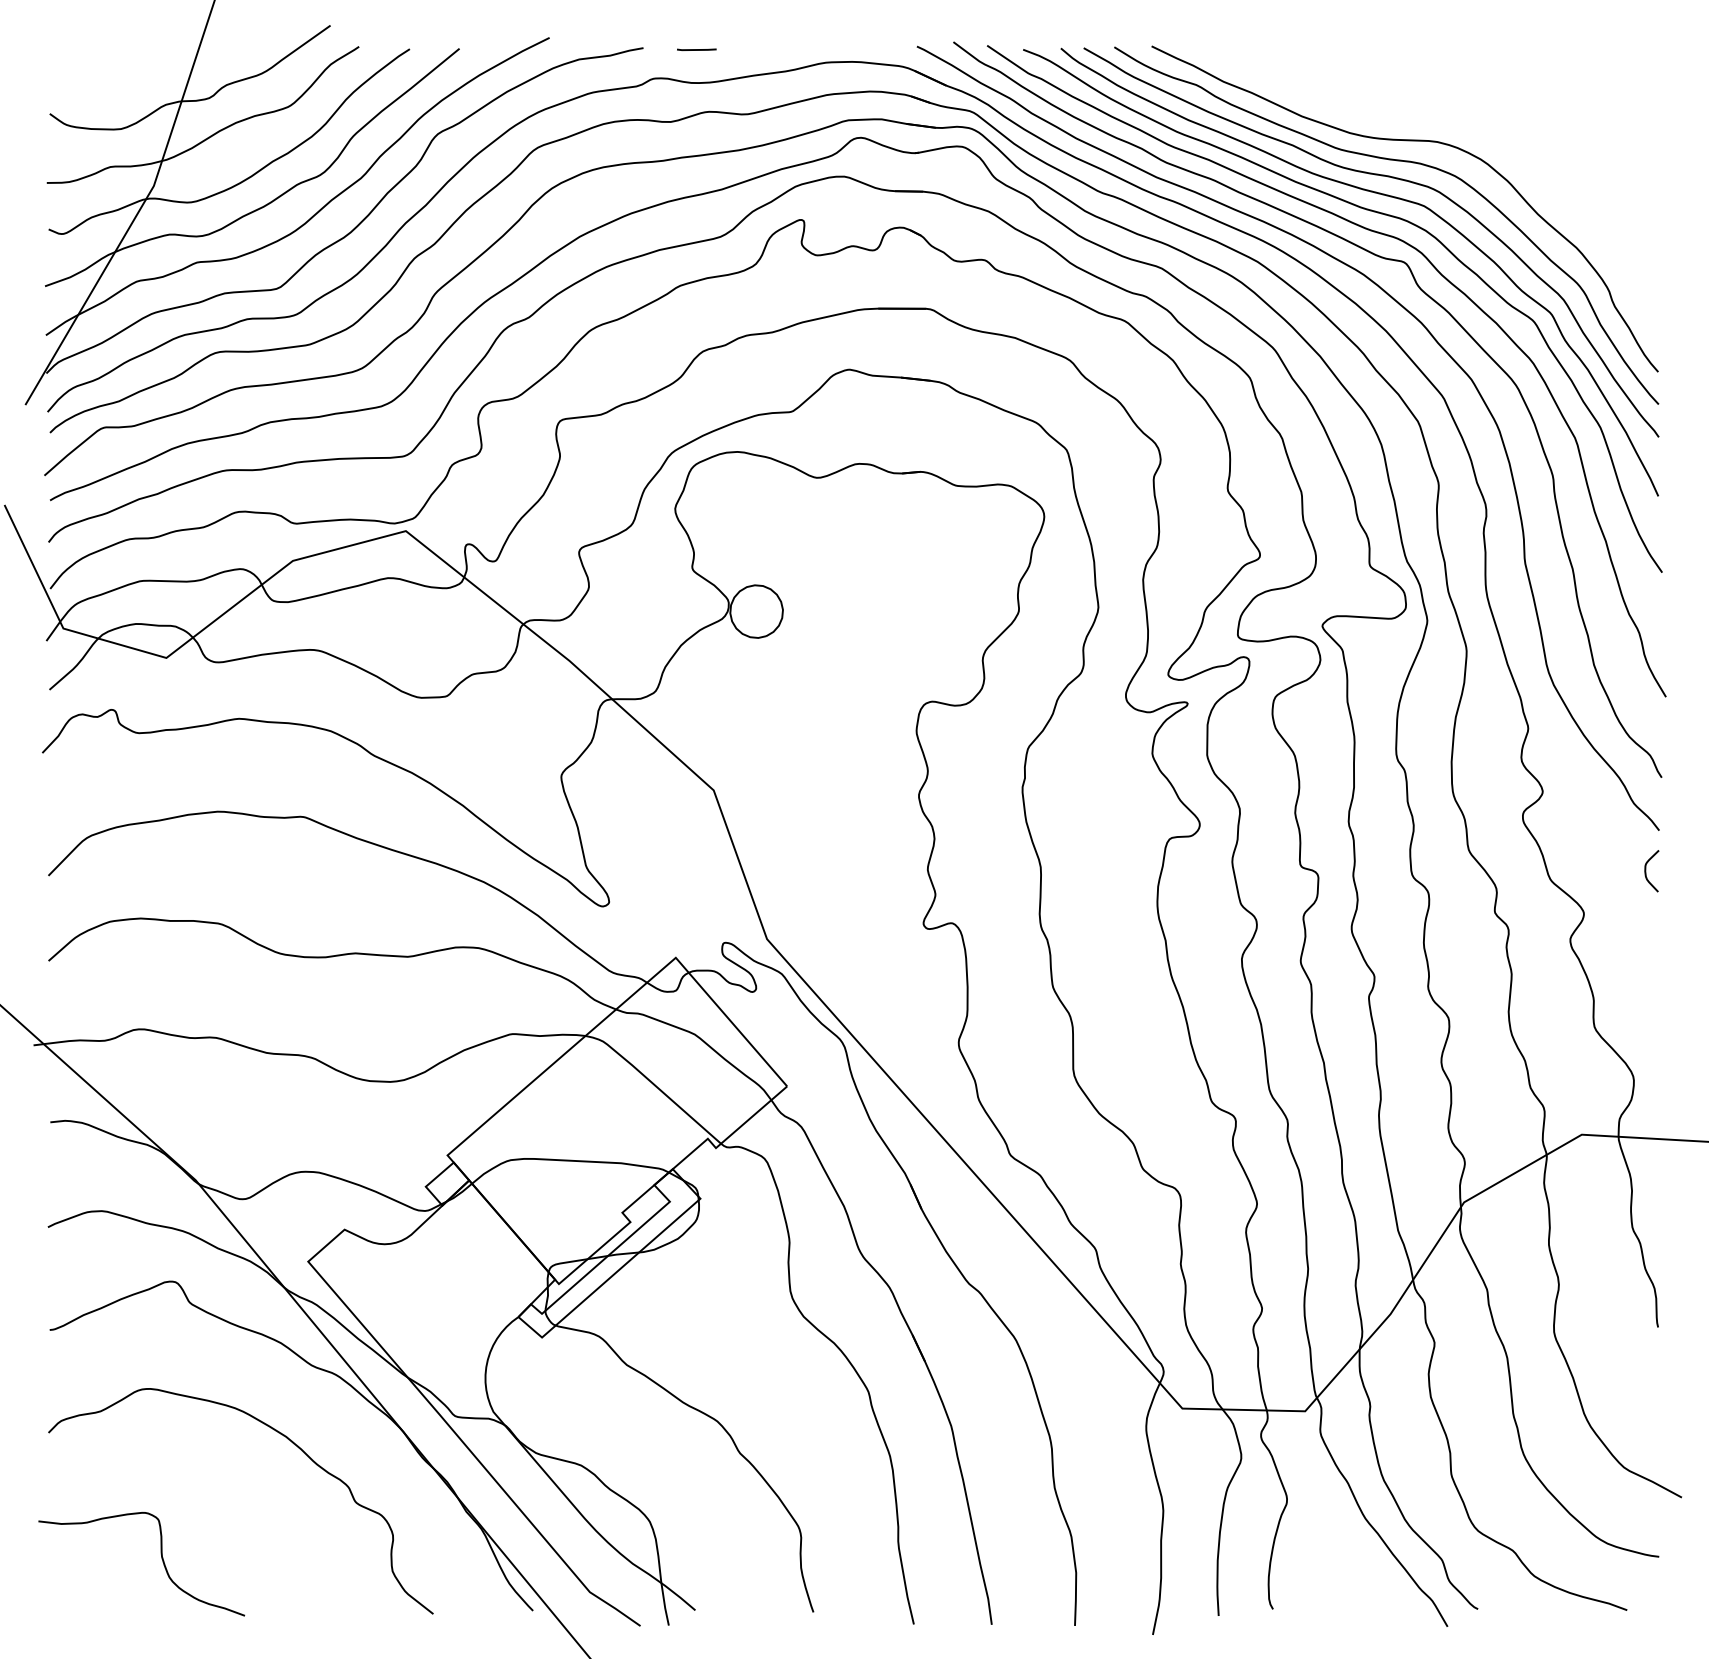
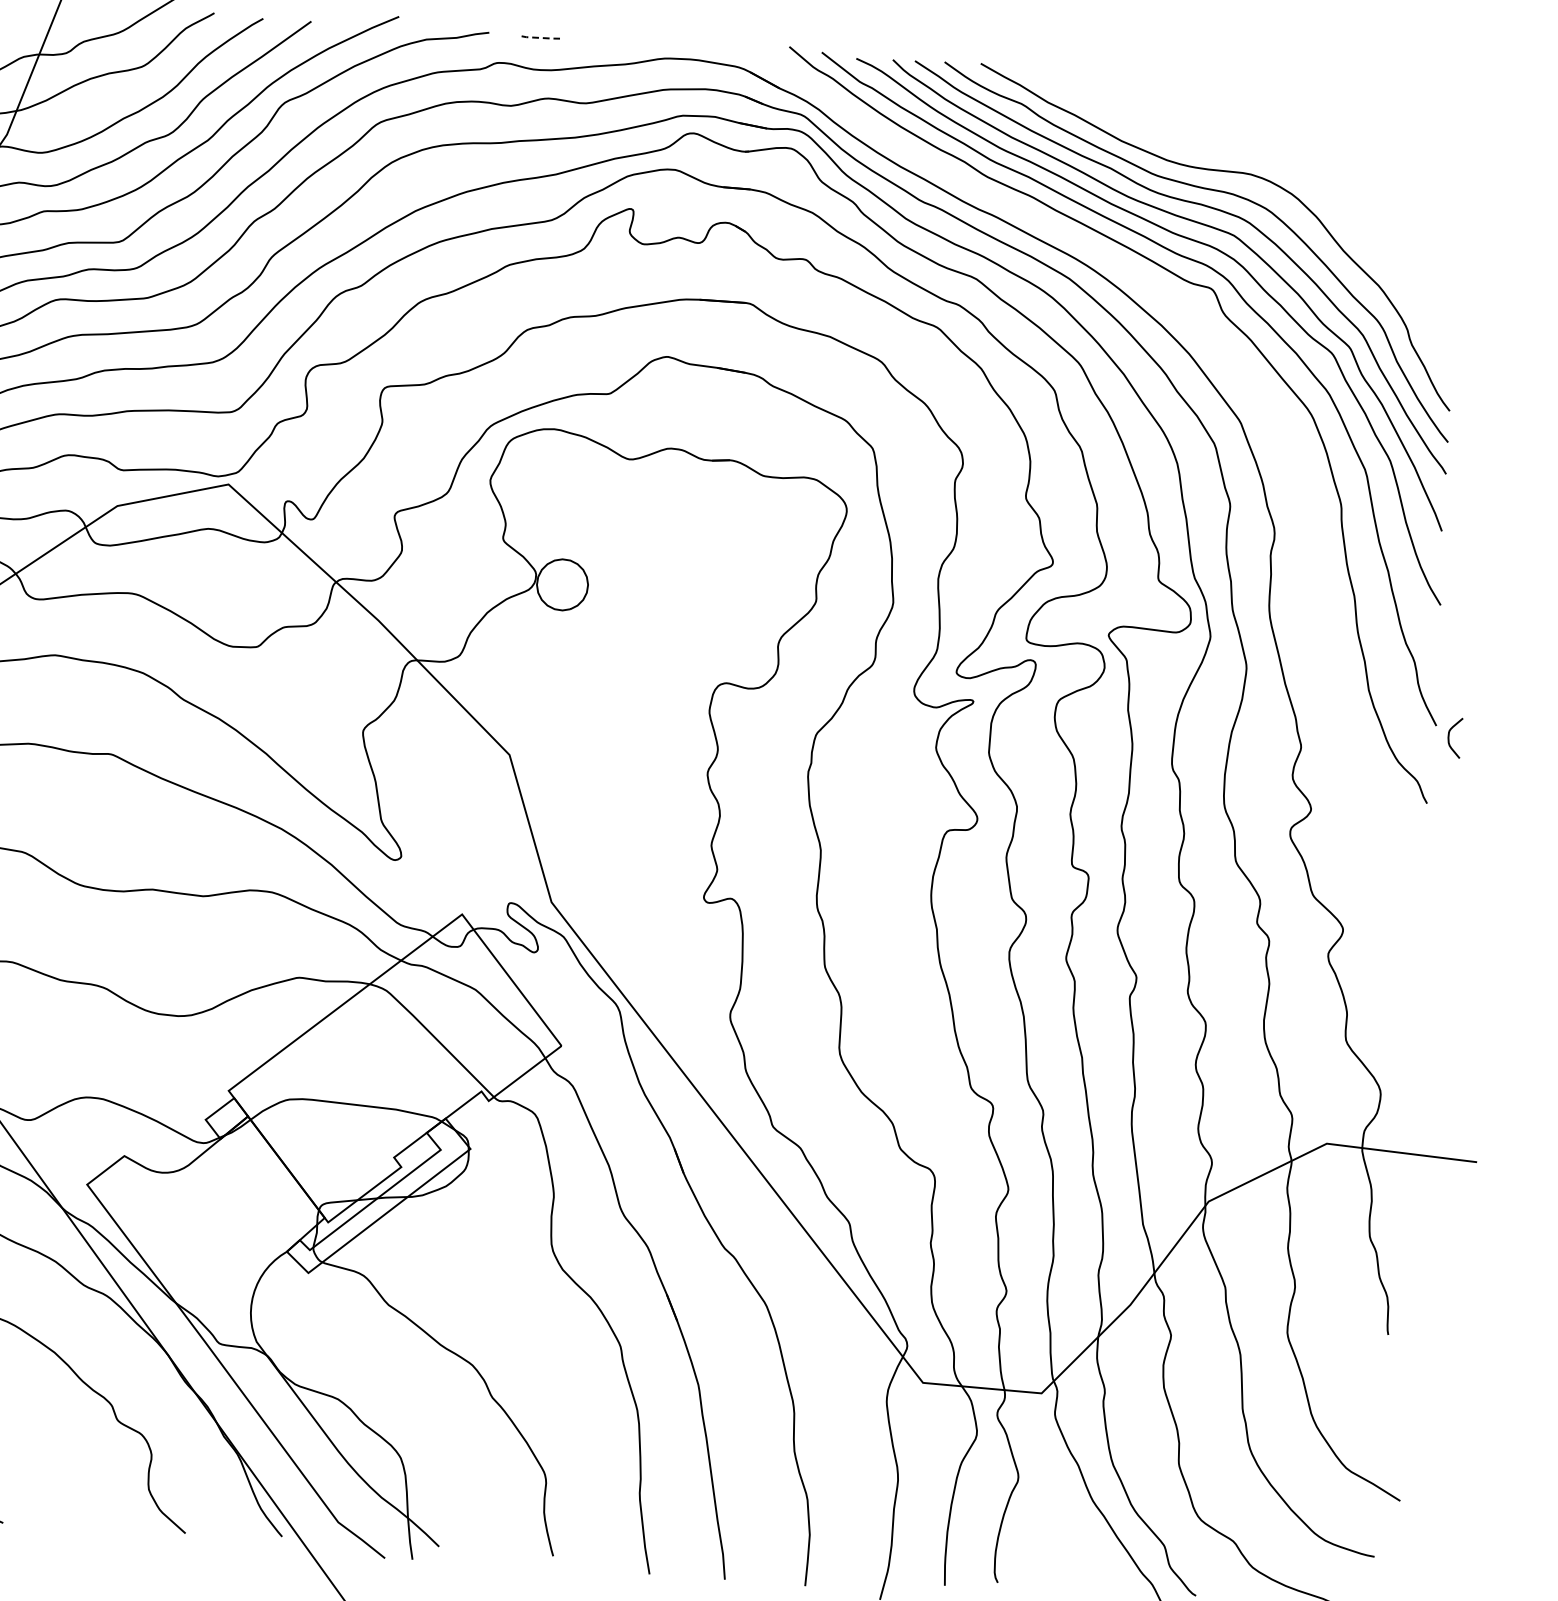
line: (696, 50) -> (540, 38), solid -> dashed
curve: (1399, 305) -> (1203, 330), removed
curve: (1646, 871) -> (1449, 737), moved

